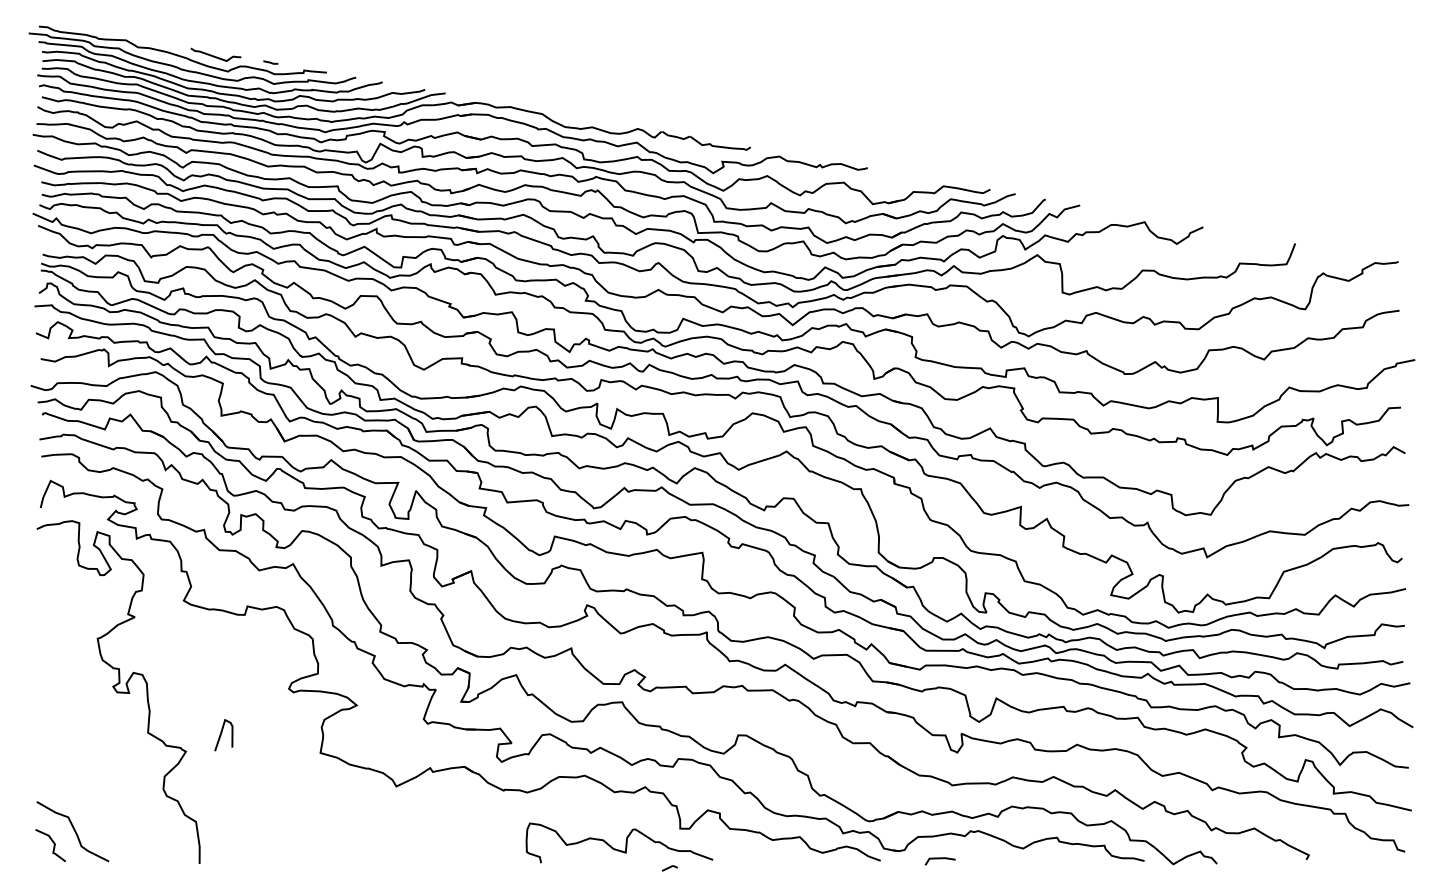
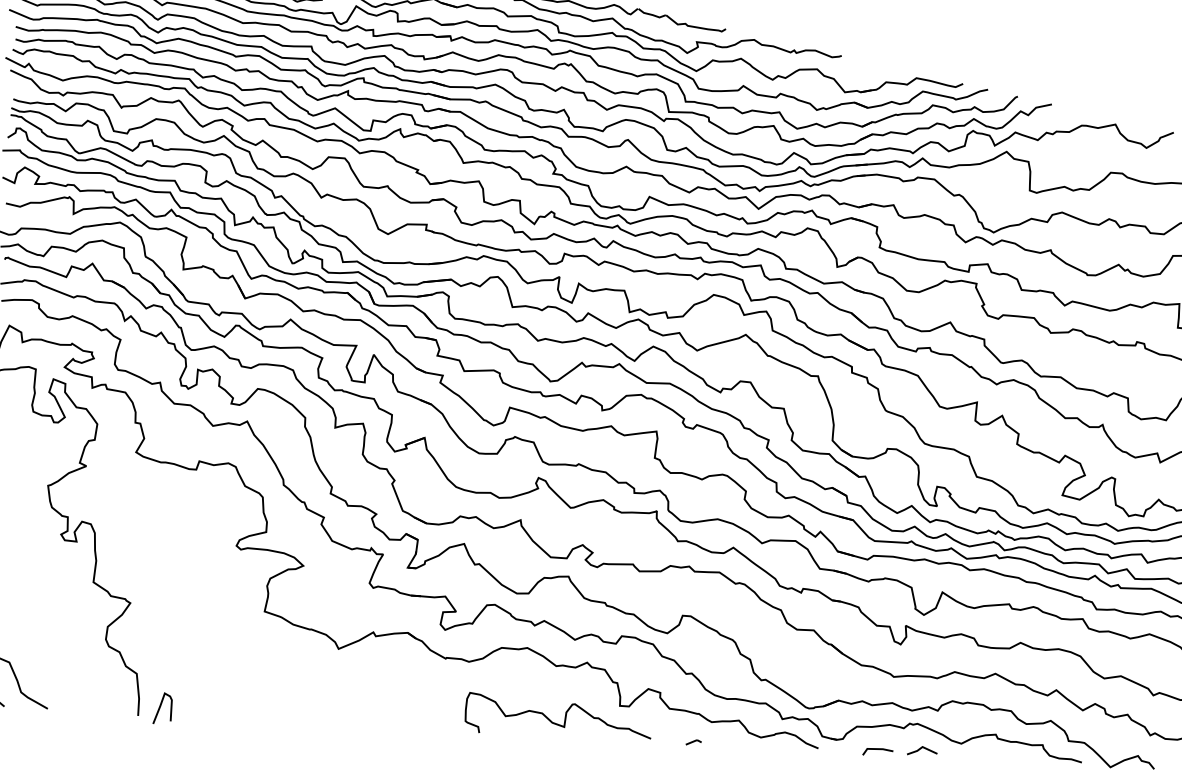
curve: (221, 735) -> (160, 708), moved
line: (983, 856) -> (921, 749), added
line: (669, 868) -> (693, 742), moved

